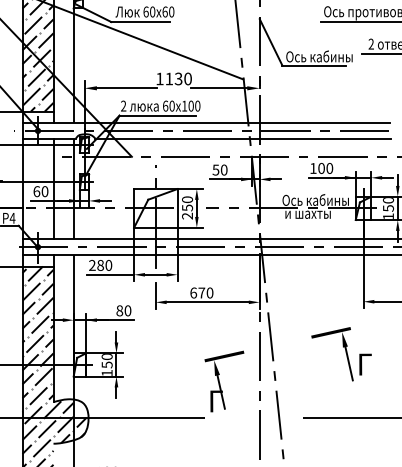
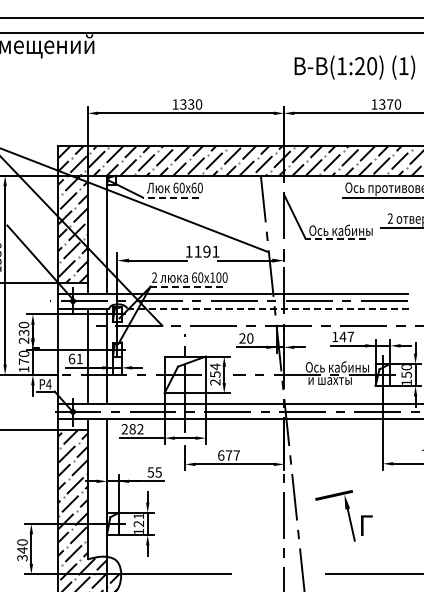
line: (140, 22) -> (170, 197), solid -> dashed
line: (313, 66) -> (335, 239), solid -> dashed
text: (183, 78) -> (211, 251), 1130 -> 1191
line: (157, 115) -> (186, 286), solid -> dashed
line: (243, 138) -> (268, 308), solid -> dashed
text: (325, 168) -> (346, 336), 100 -> 147
text: (215, 170) -> (242, 338), 50 -> 20
text: (44, 191) -> (79, 358), 60 -> 61
text: (187, 199) -> (215, 366), 250 -> 254
text: (108, 265) -> (140, 429), 280 -> 282
text: (209, 293) -> (236, 455), 670 -> 677
text: (123, 310) -> (154, 472), 80 -> 55
part: (340, 353) -> (343, 515), moved
text: (106, 361) -> (138, 520), 150 -> 121
part: (224, 381) -> (250, 539), removed

